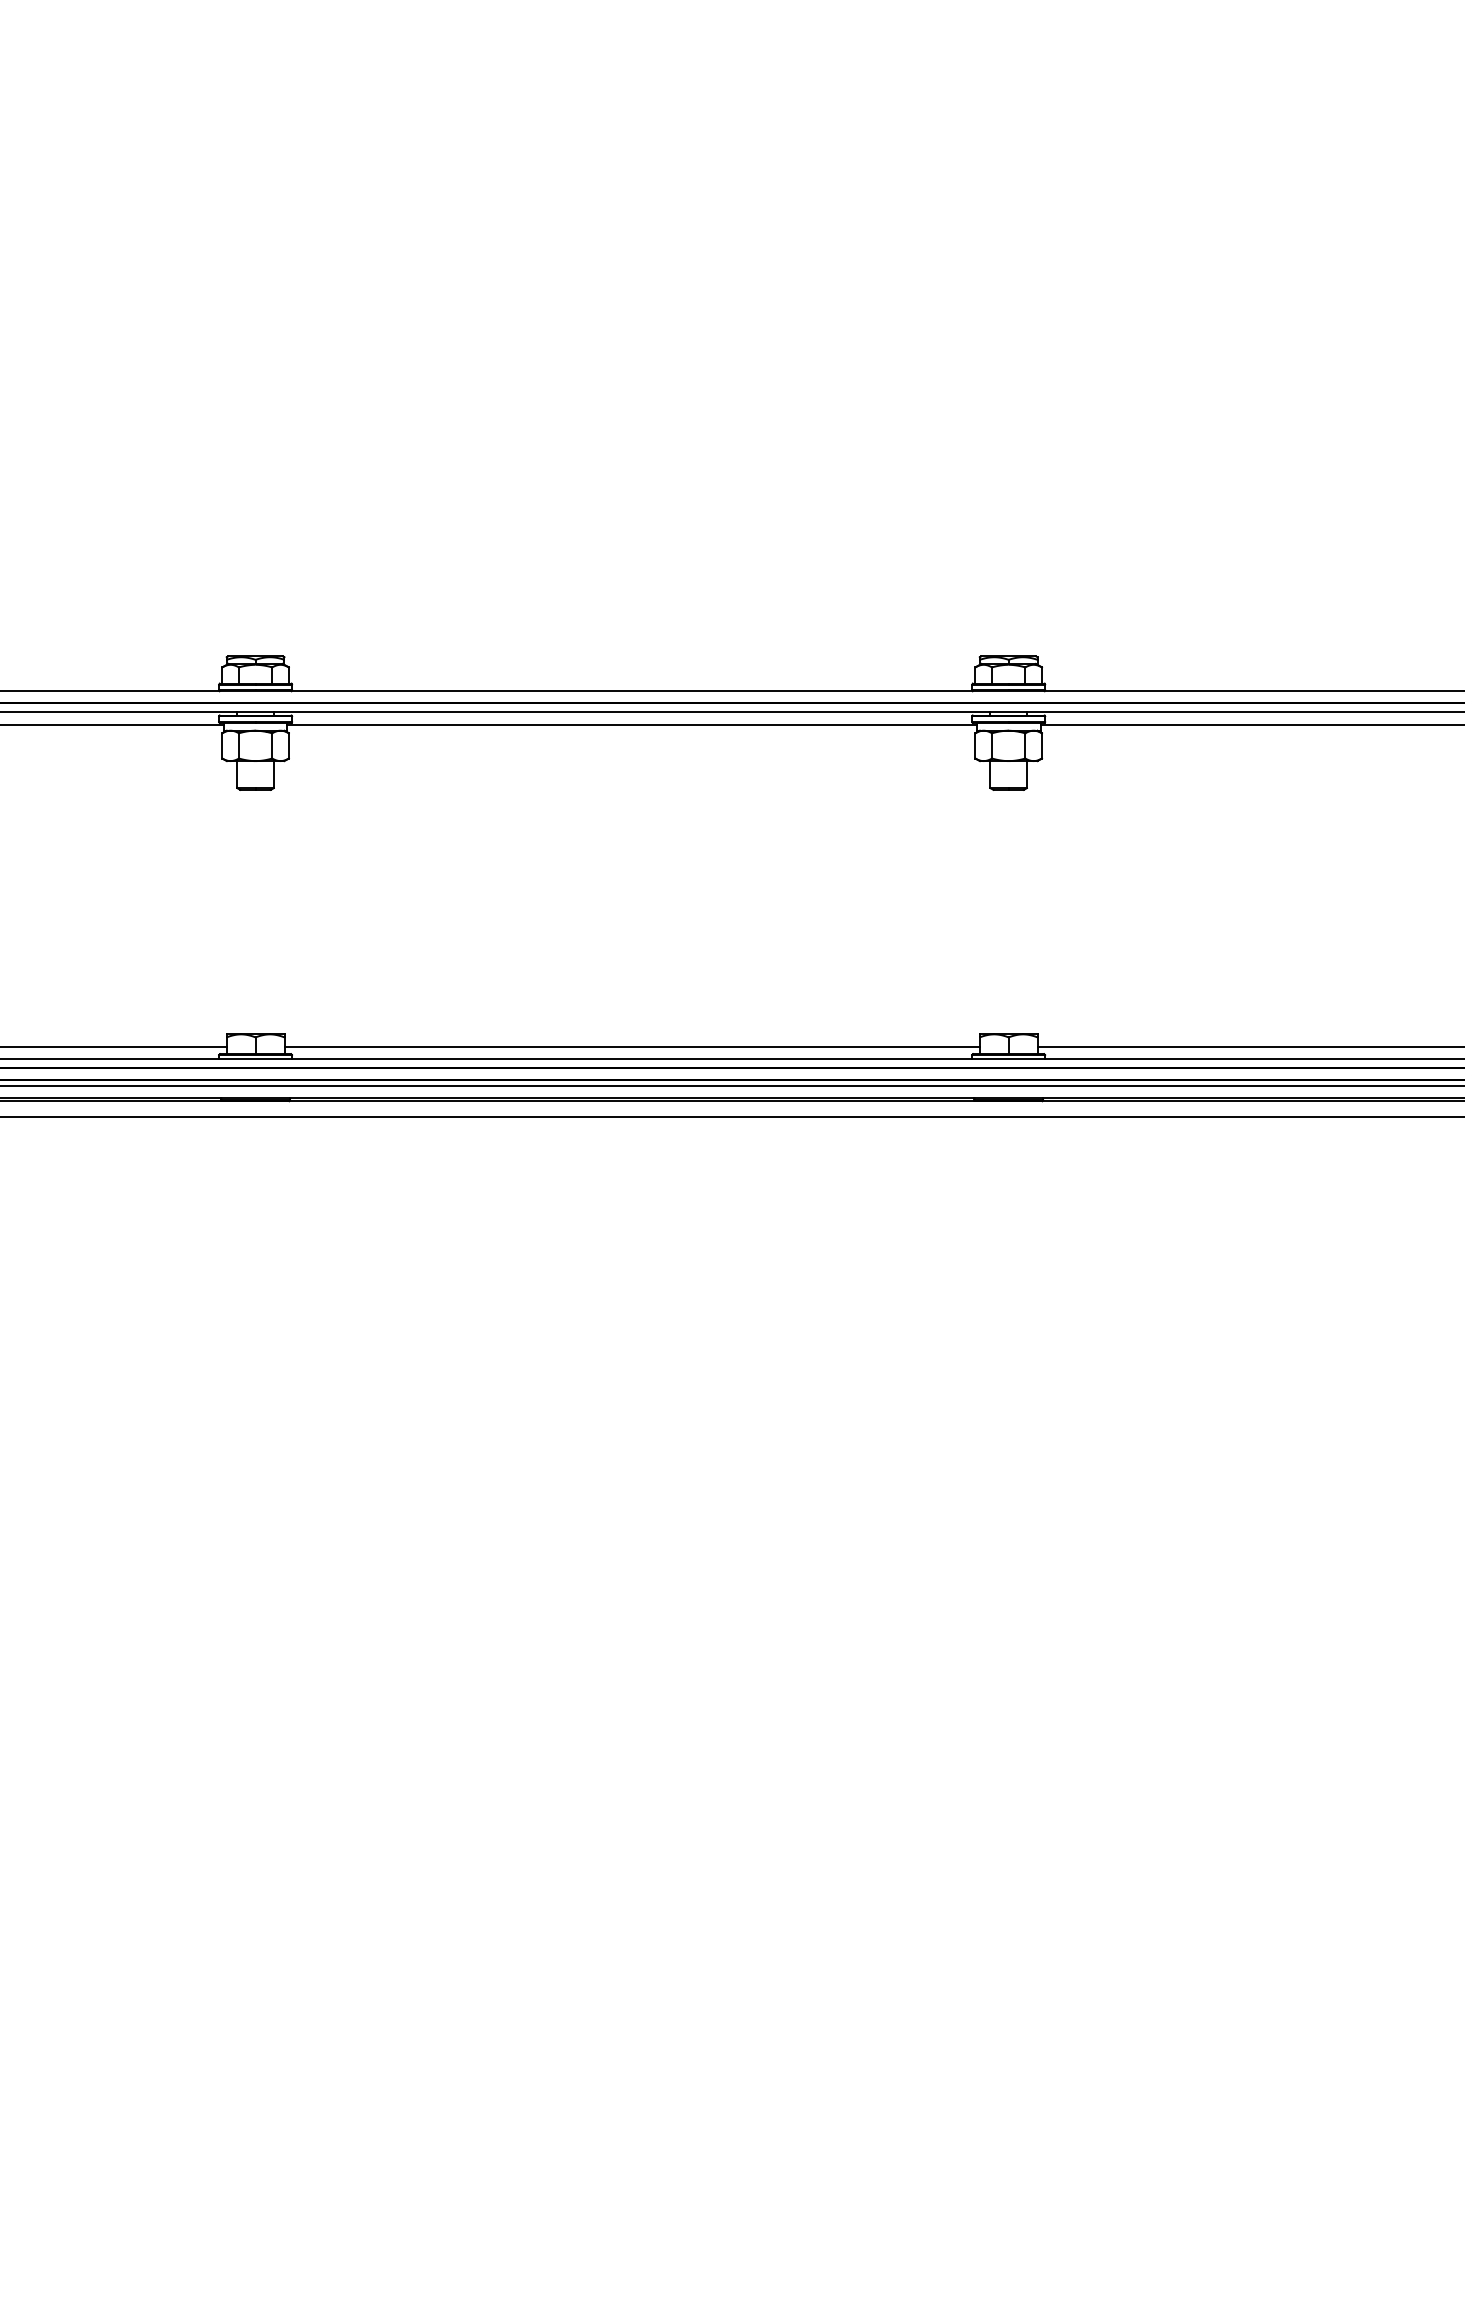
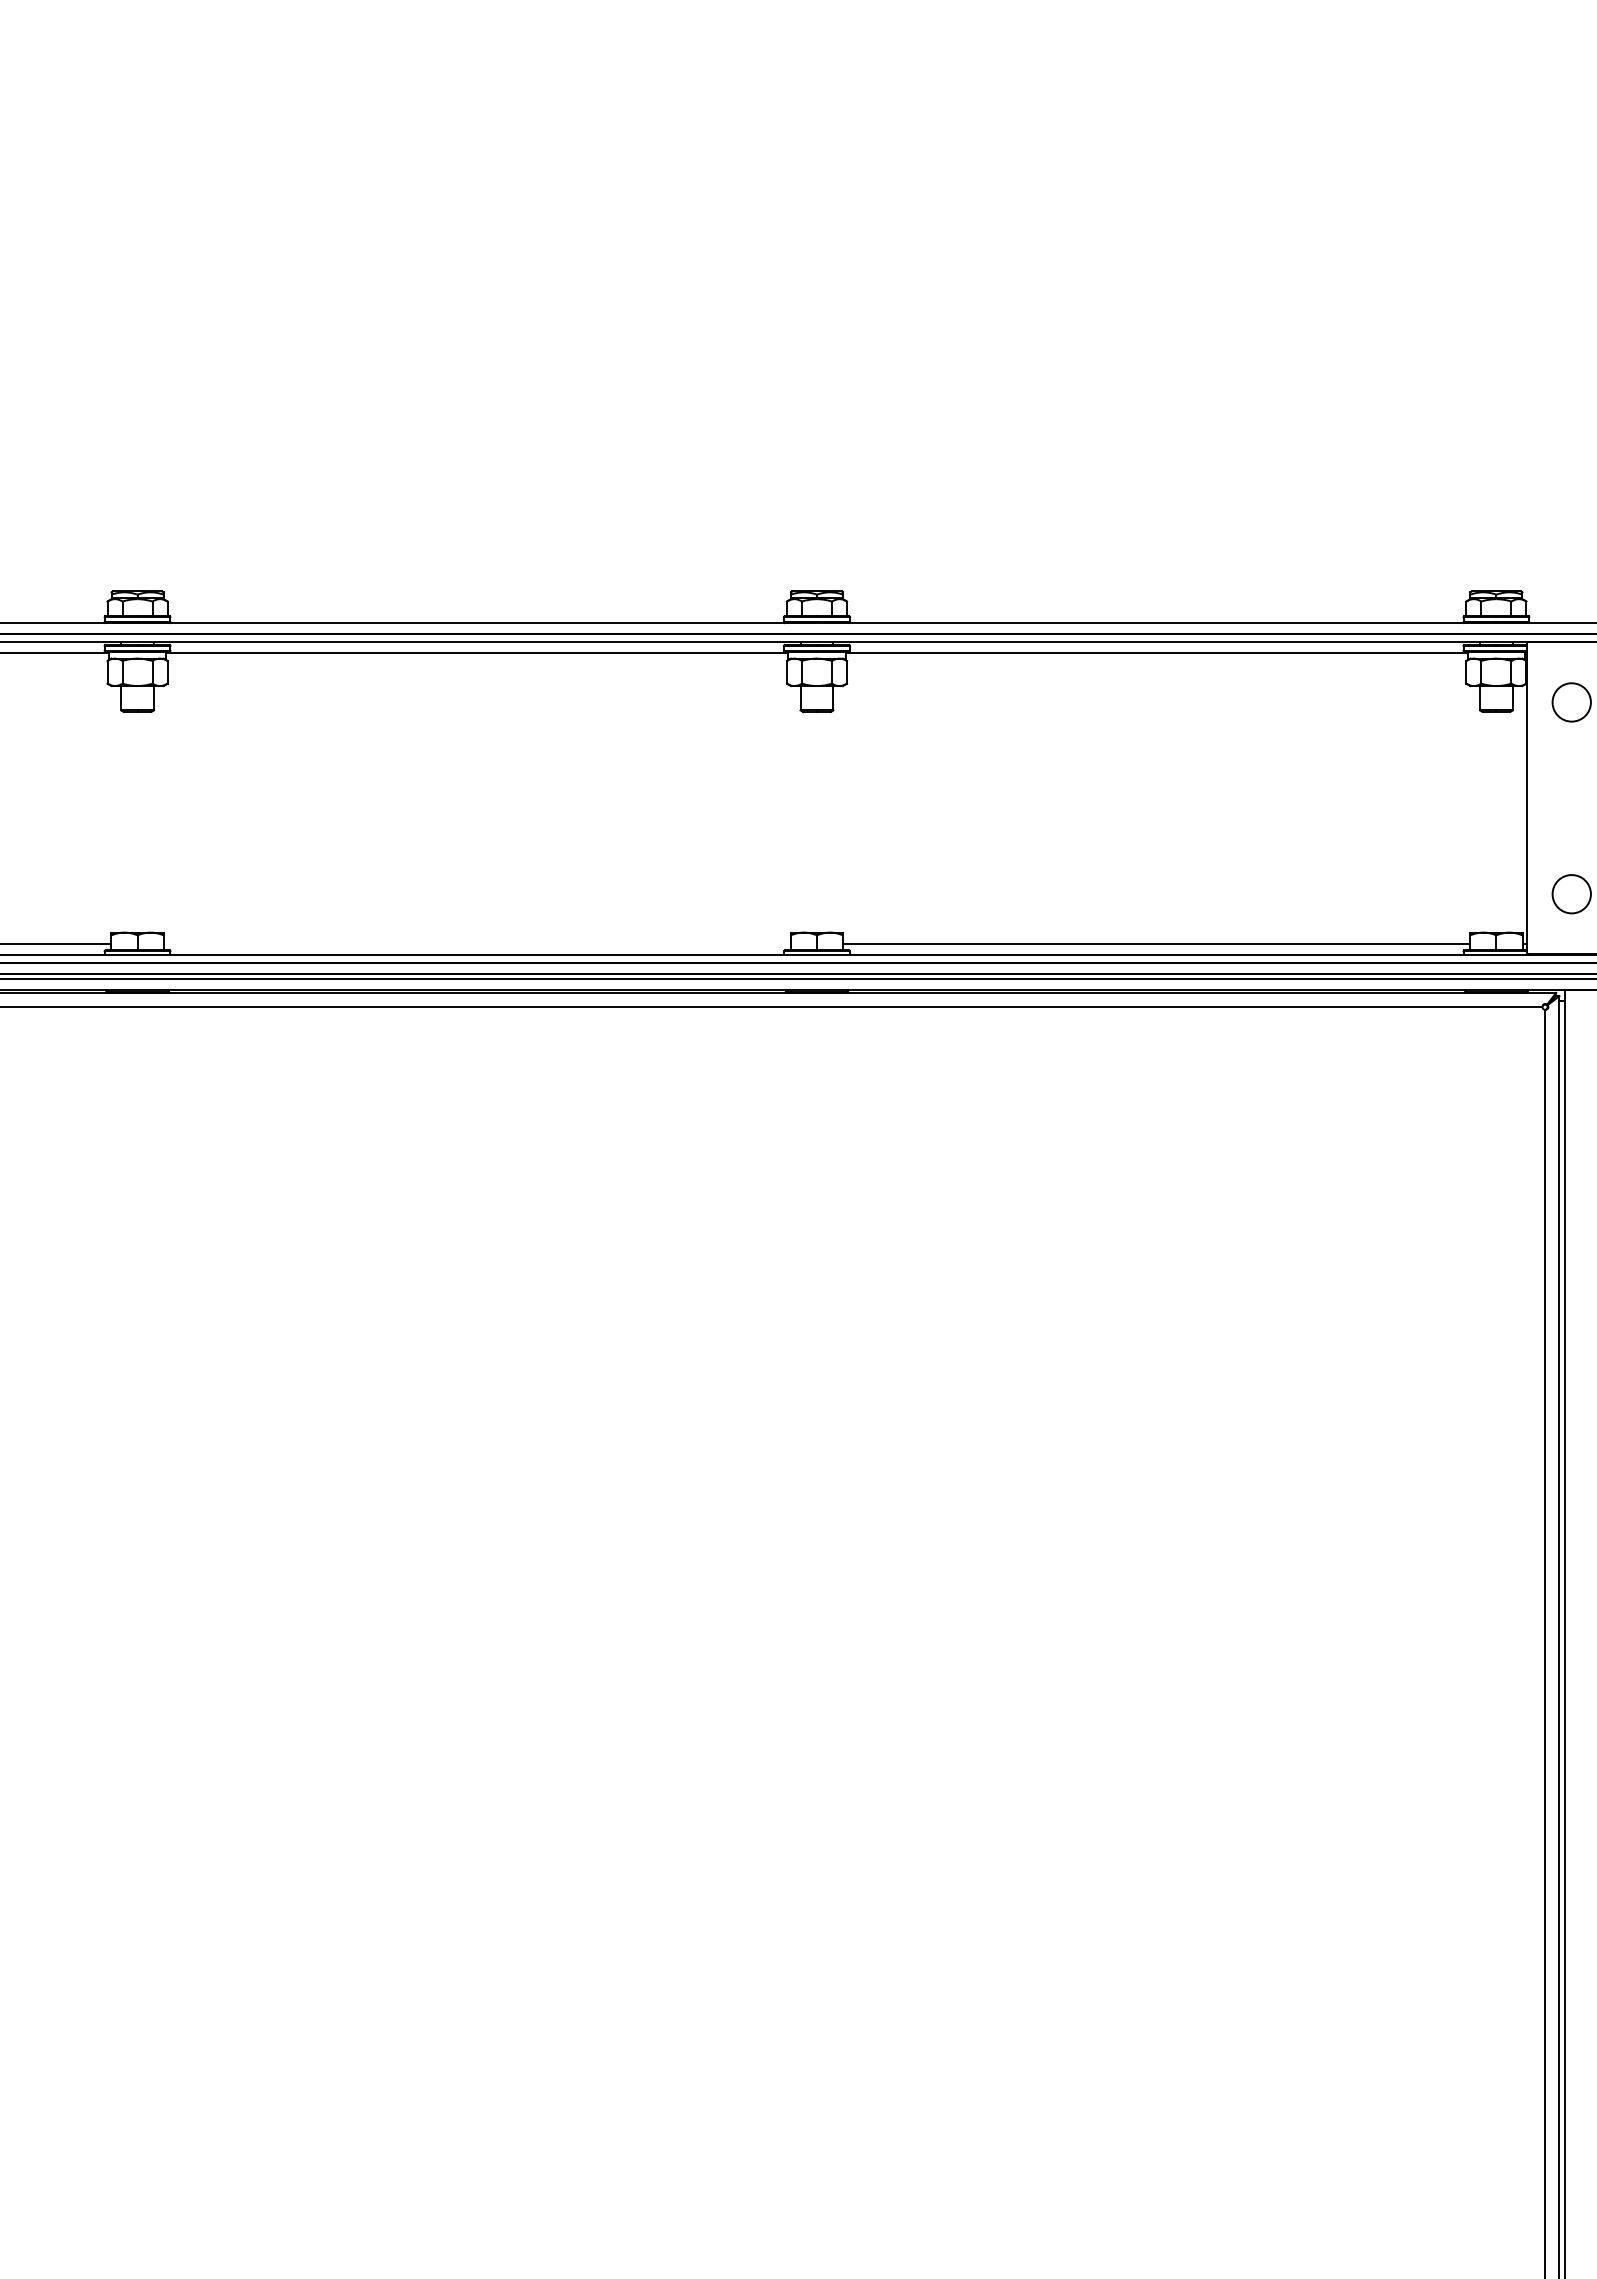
line: (631, 1046) -> (476, 943), removed

